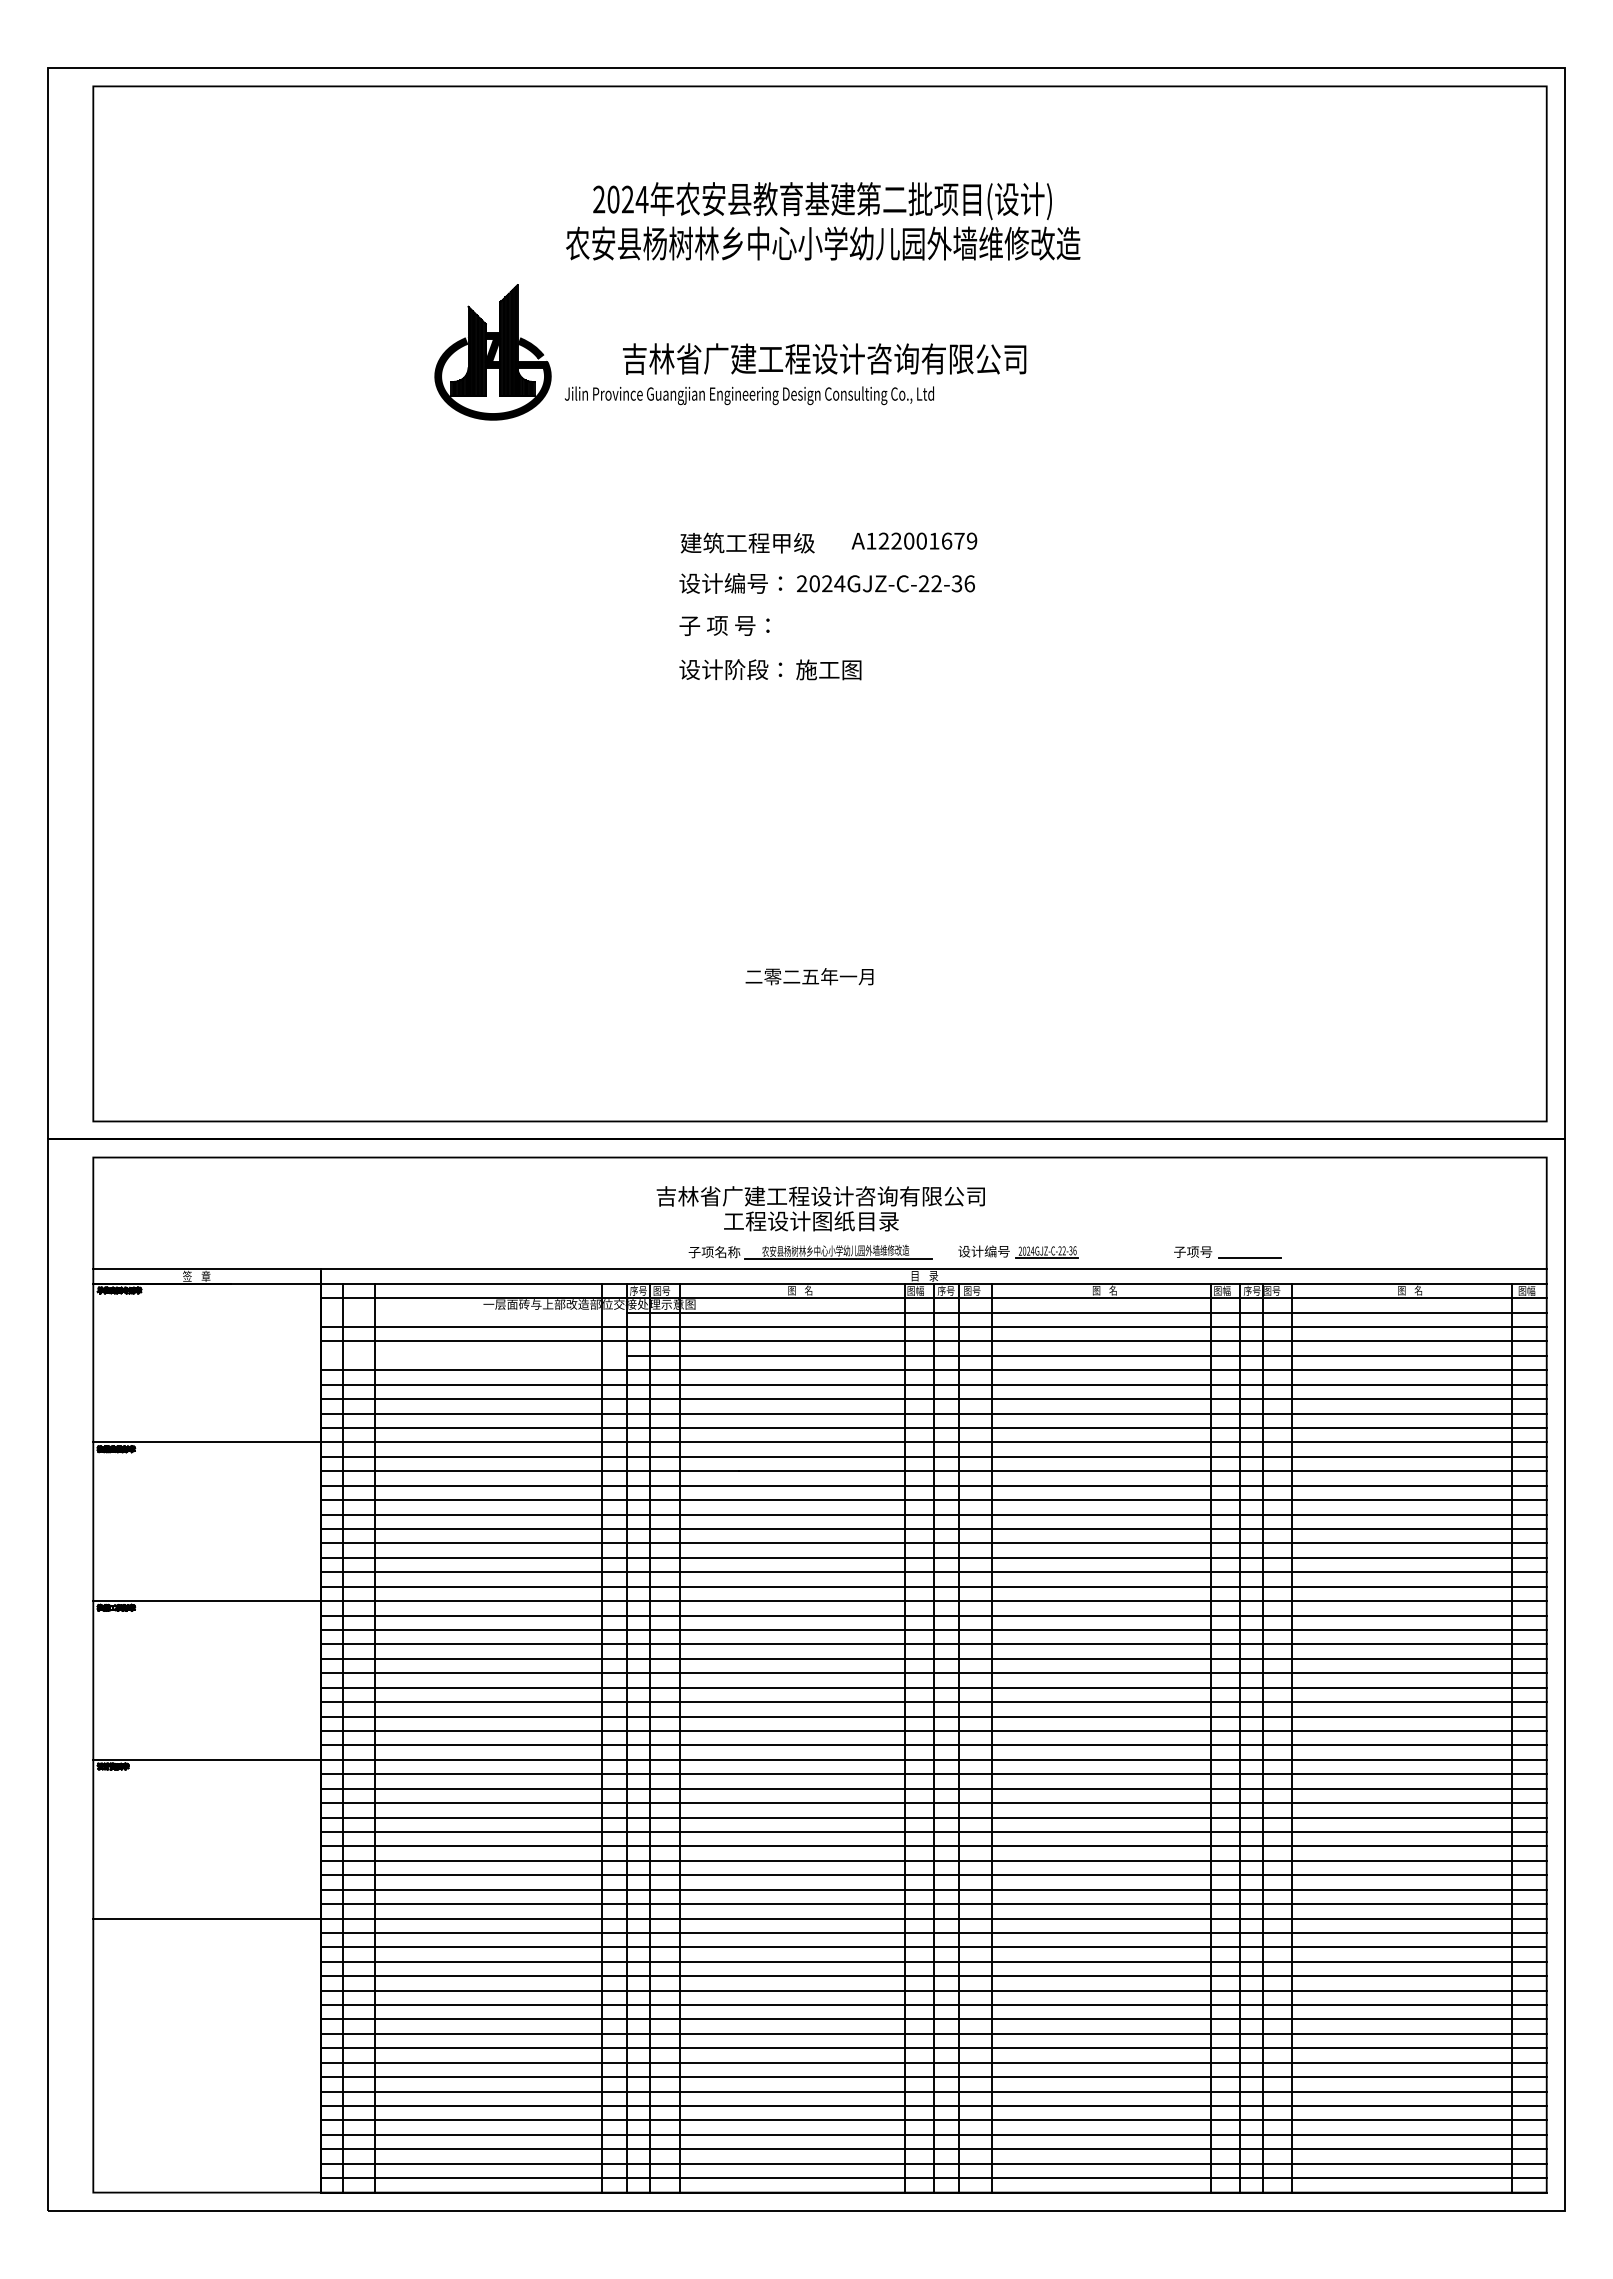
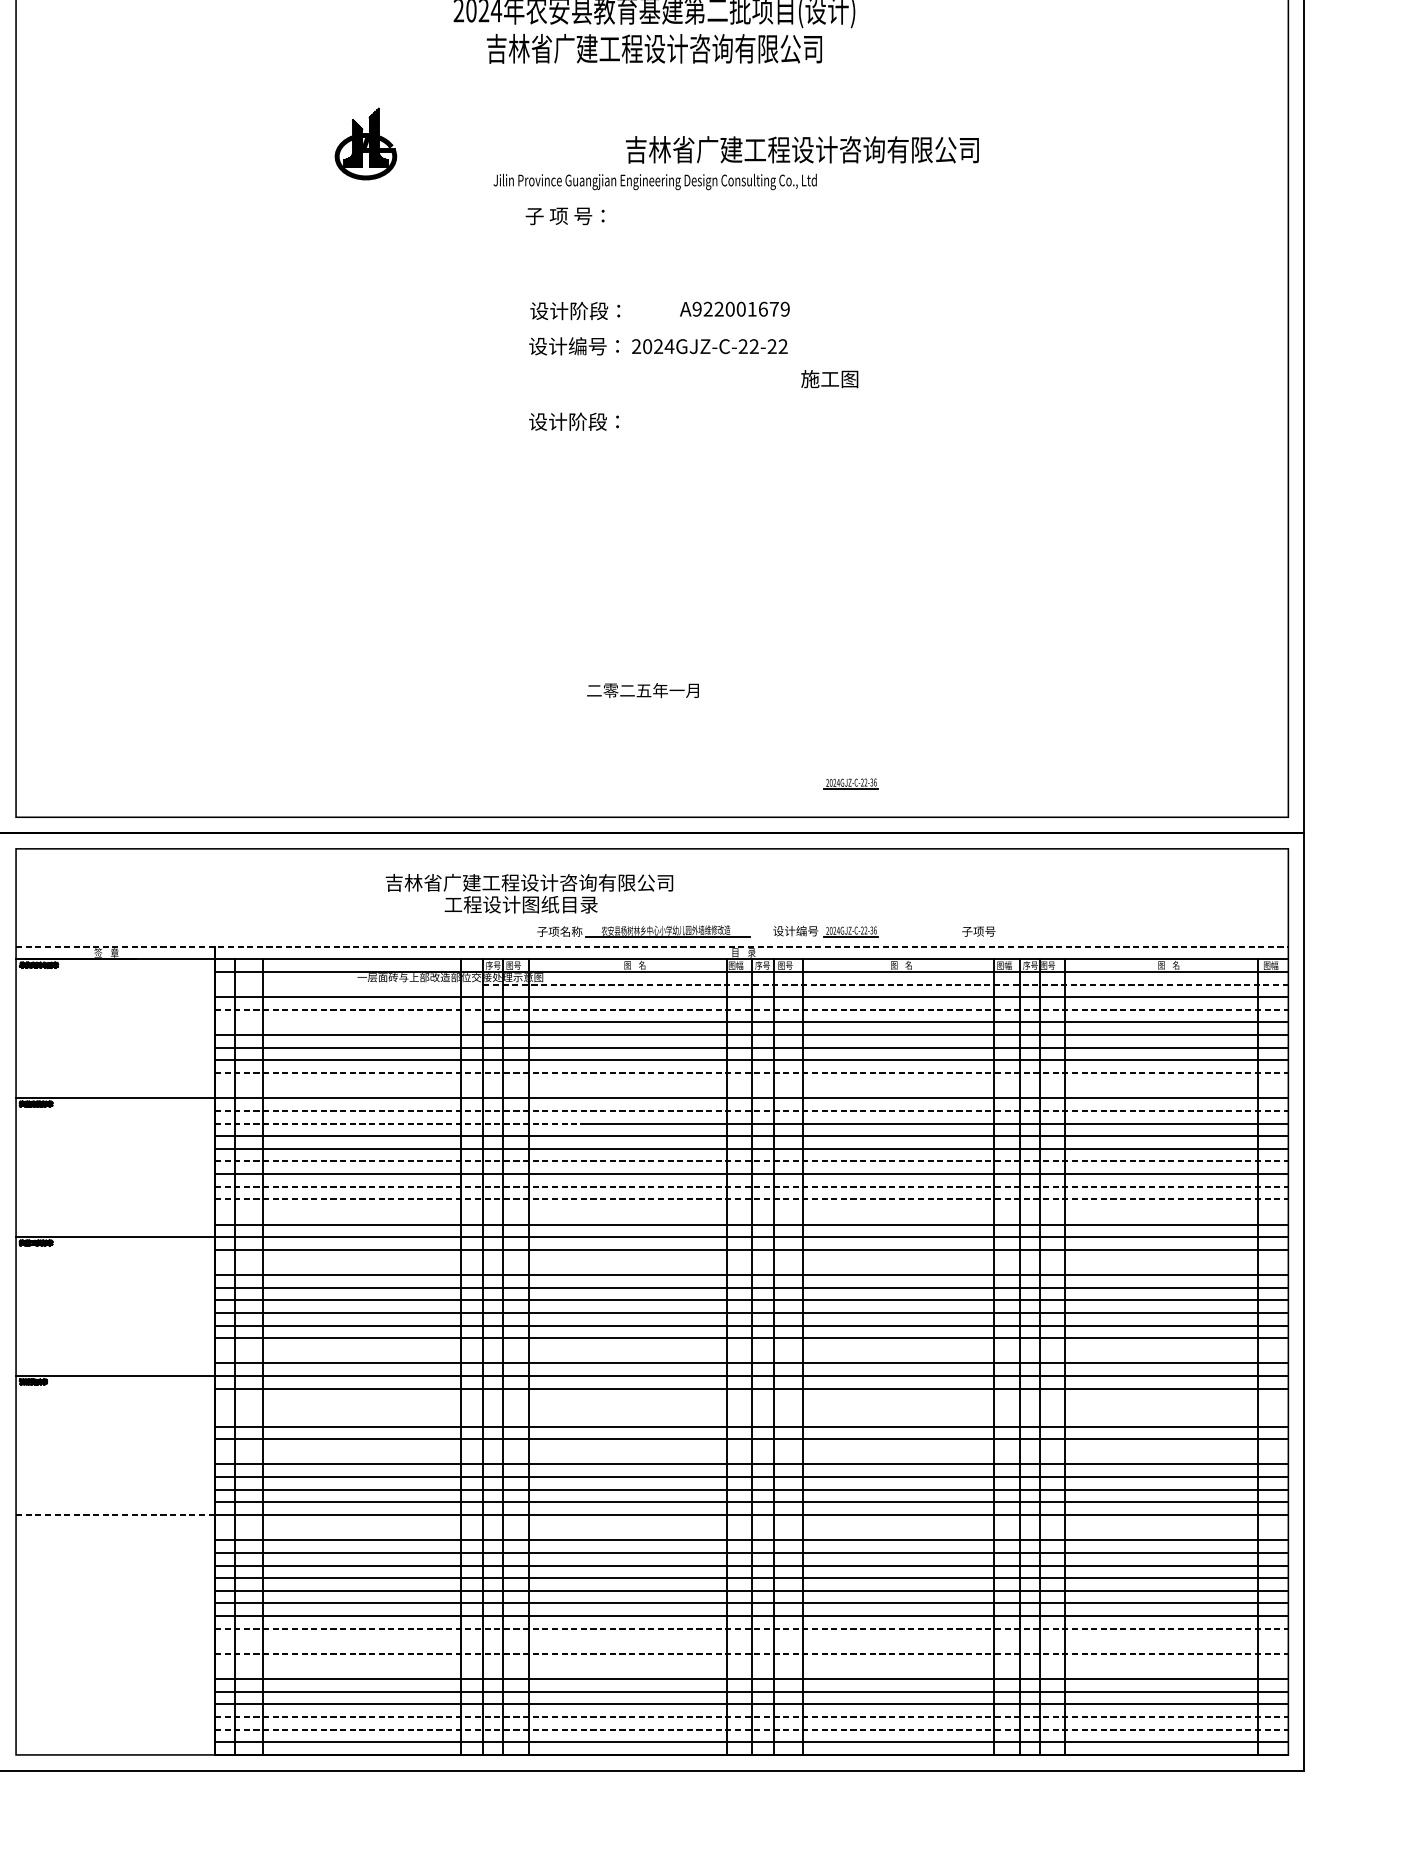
text: (823, 243) -> (655, 48), 农安县杨树林乡中心小学幼儿园外墙维修改造 -> 吉林省广建工程设计咨询有限公司
part: (492, 352) -> (365, 144), size x0.6
text: (824, 358) -> (802, 149), moved
text: (749, 395) -> (655, 181), moved
text: (871, 540) -> (697, 308), A122001679 -> A922001679
text: (747, 542) -> (588, 310), 建筑工程甲级 -> 设计阶段：
text: (962, 583) -> (776, 346), 2024GJZ-C-22-36 -> 2024GJZ-C-22-22
text: (724, 625) -> (565, 215), moved
text: (828, 669) -> (829, 378), moved
part: (1046, 1083) -> (850, 784), added
text: (820, 1208) -> (529, 893), moved
line: (1249, 1257) -> (1028, 936), removed
line: (820, 1269) -> (652, 946), solid -> dashed
line: (1086, 1312) -> (885, 984), solid -> dashed
line: (934, 1341) -> (752, 1009), solid -> dashed
line: (934, 1413) -> (752, 1072), solid -> dashed
line: (933, 1428) -> (751, 1086), removed
line: (934, 1456) -> (752, 1110), solid -> dashed
line: (530, 1471) -> (398, 1123), solid -> dashed
line: (934, 1514) -> (752, 1161), solid -> dashed
line: (934, 1543) -> (752, 1186), solid -> dashed
line: (934, 1557) -> (752, 1198), solid -> dashed
line: (933, 1572) -> (751, 1212), removed
line: (933, 1629) -> (751, 1262), removed
line: (933, 1730) -> (751, 1350), removed
line: (933, 1788) -> (751, 1401), removed
line: (933, 1803) -> (751, 1414), removed
line: (933, 1846) -> (751, 1451), removed
line: (206, 1918) -> (115, 1515), solid -> dashed
line: (933, 1932) -> (751, 1527), removed
line: (934, 2048) -> (752, 1628), solid -> dashed
line: (933, 2062) -> (751, 1641), removed
line: (934, 2077) -> (752, 1654), solid -> dashed
line: (933, 2091) -> (751, 1666), removed
line: (934, 2149) -> (752, 1717), solid -> dashed
line: (934, 2163) -> (752, 1729), solid -> dashed

